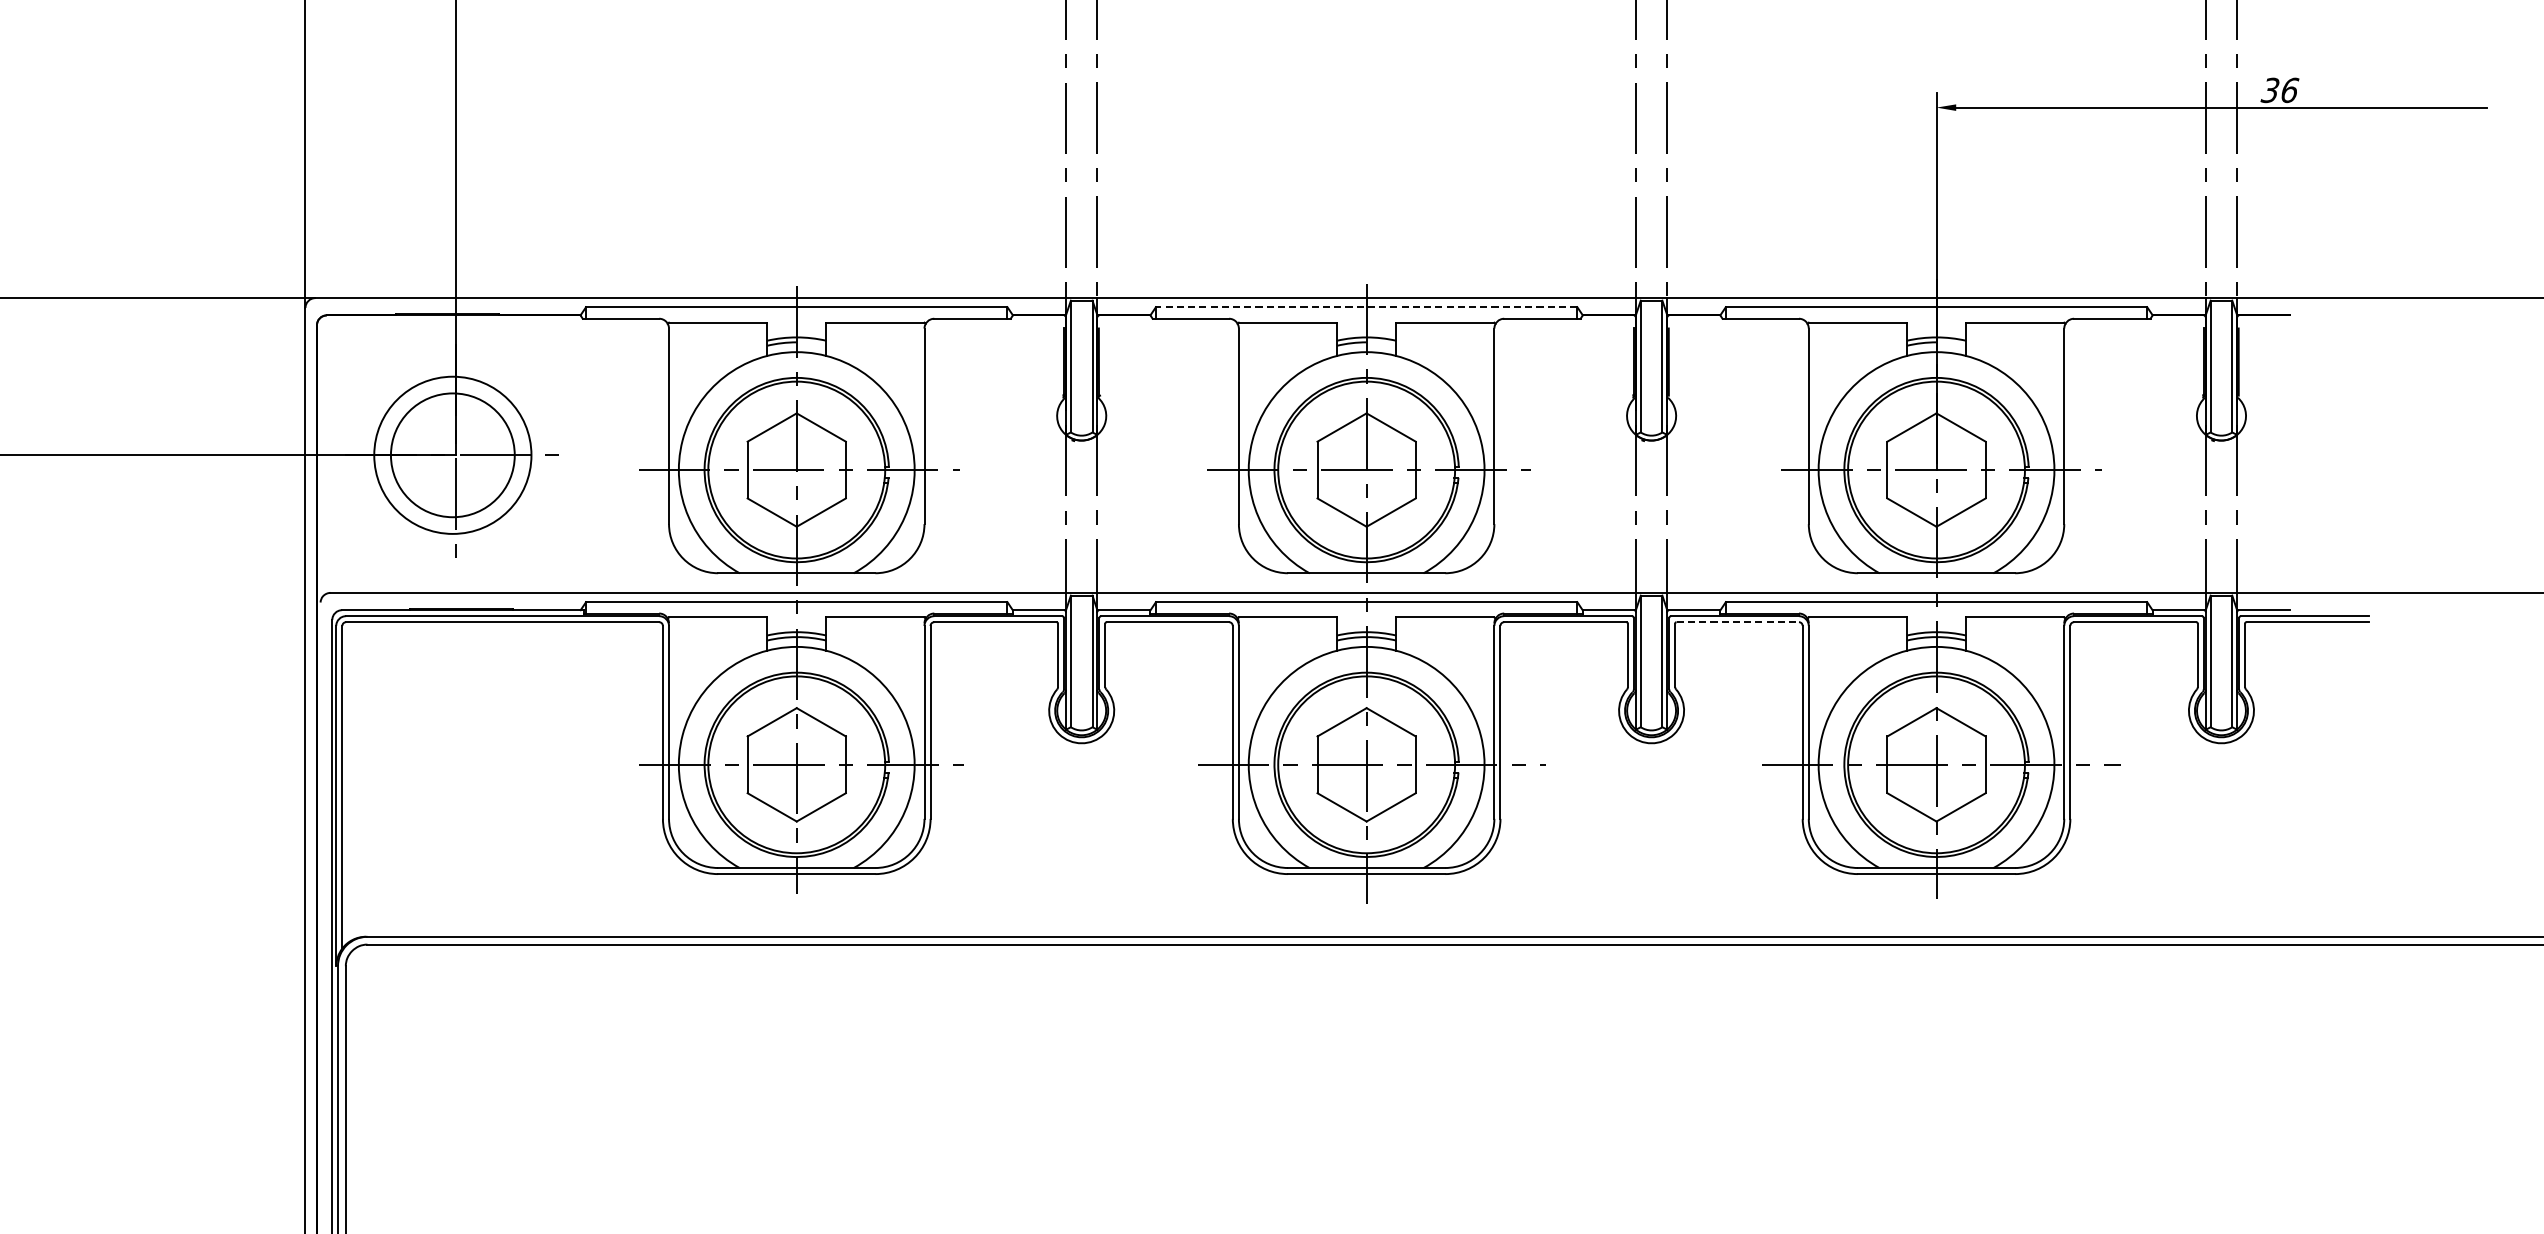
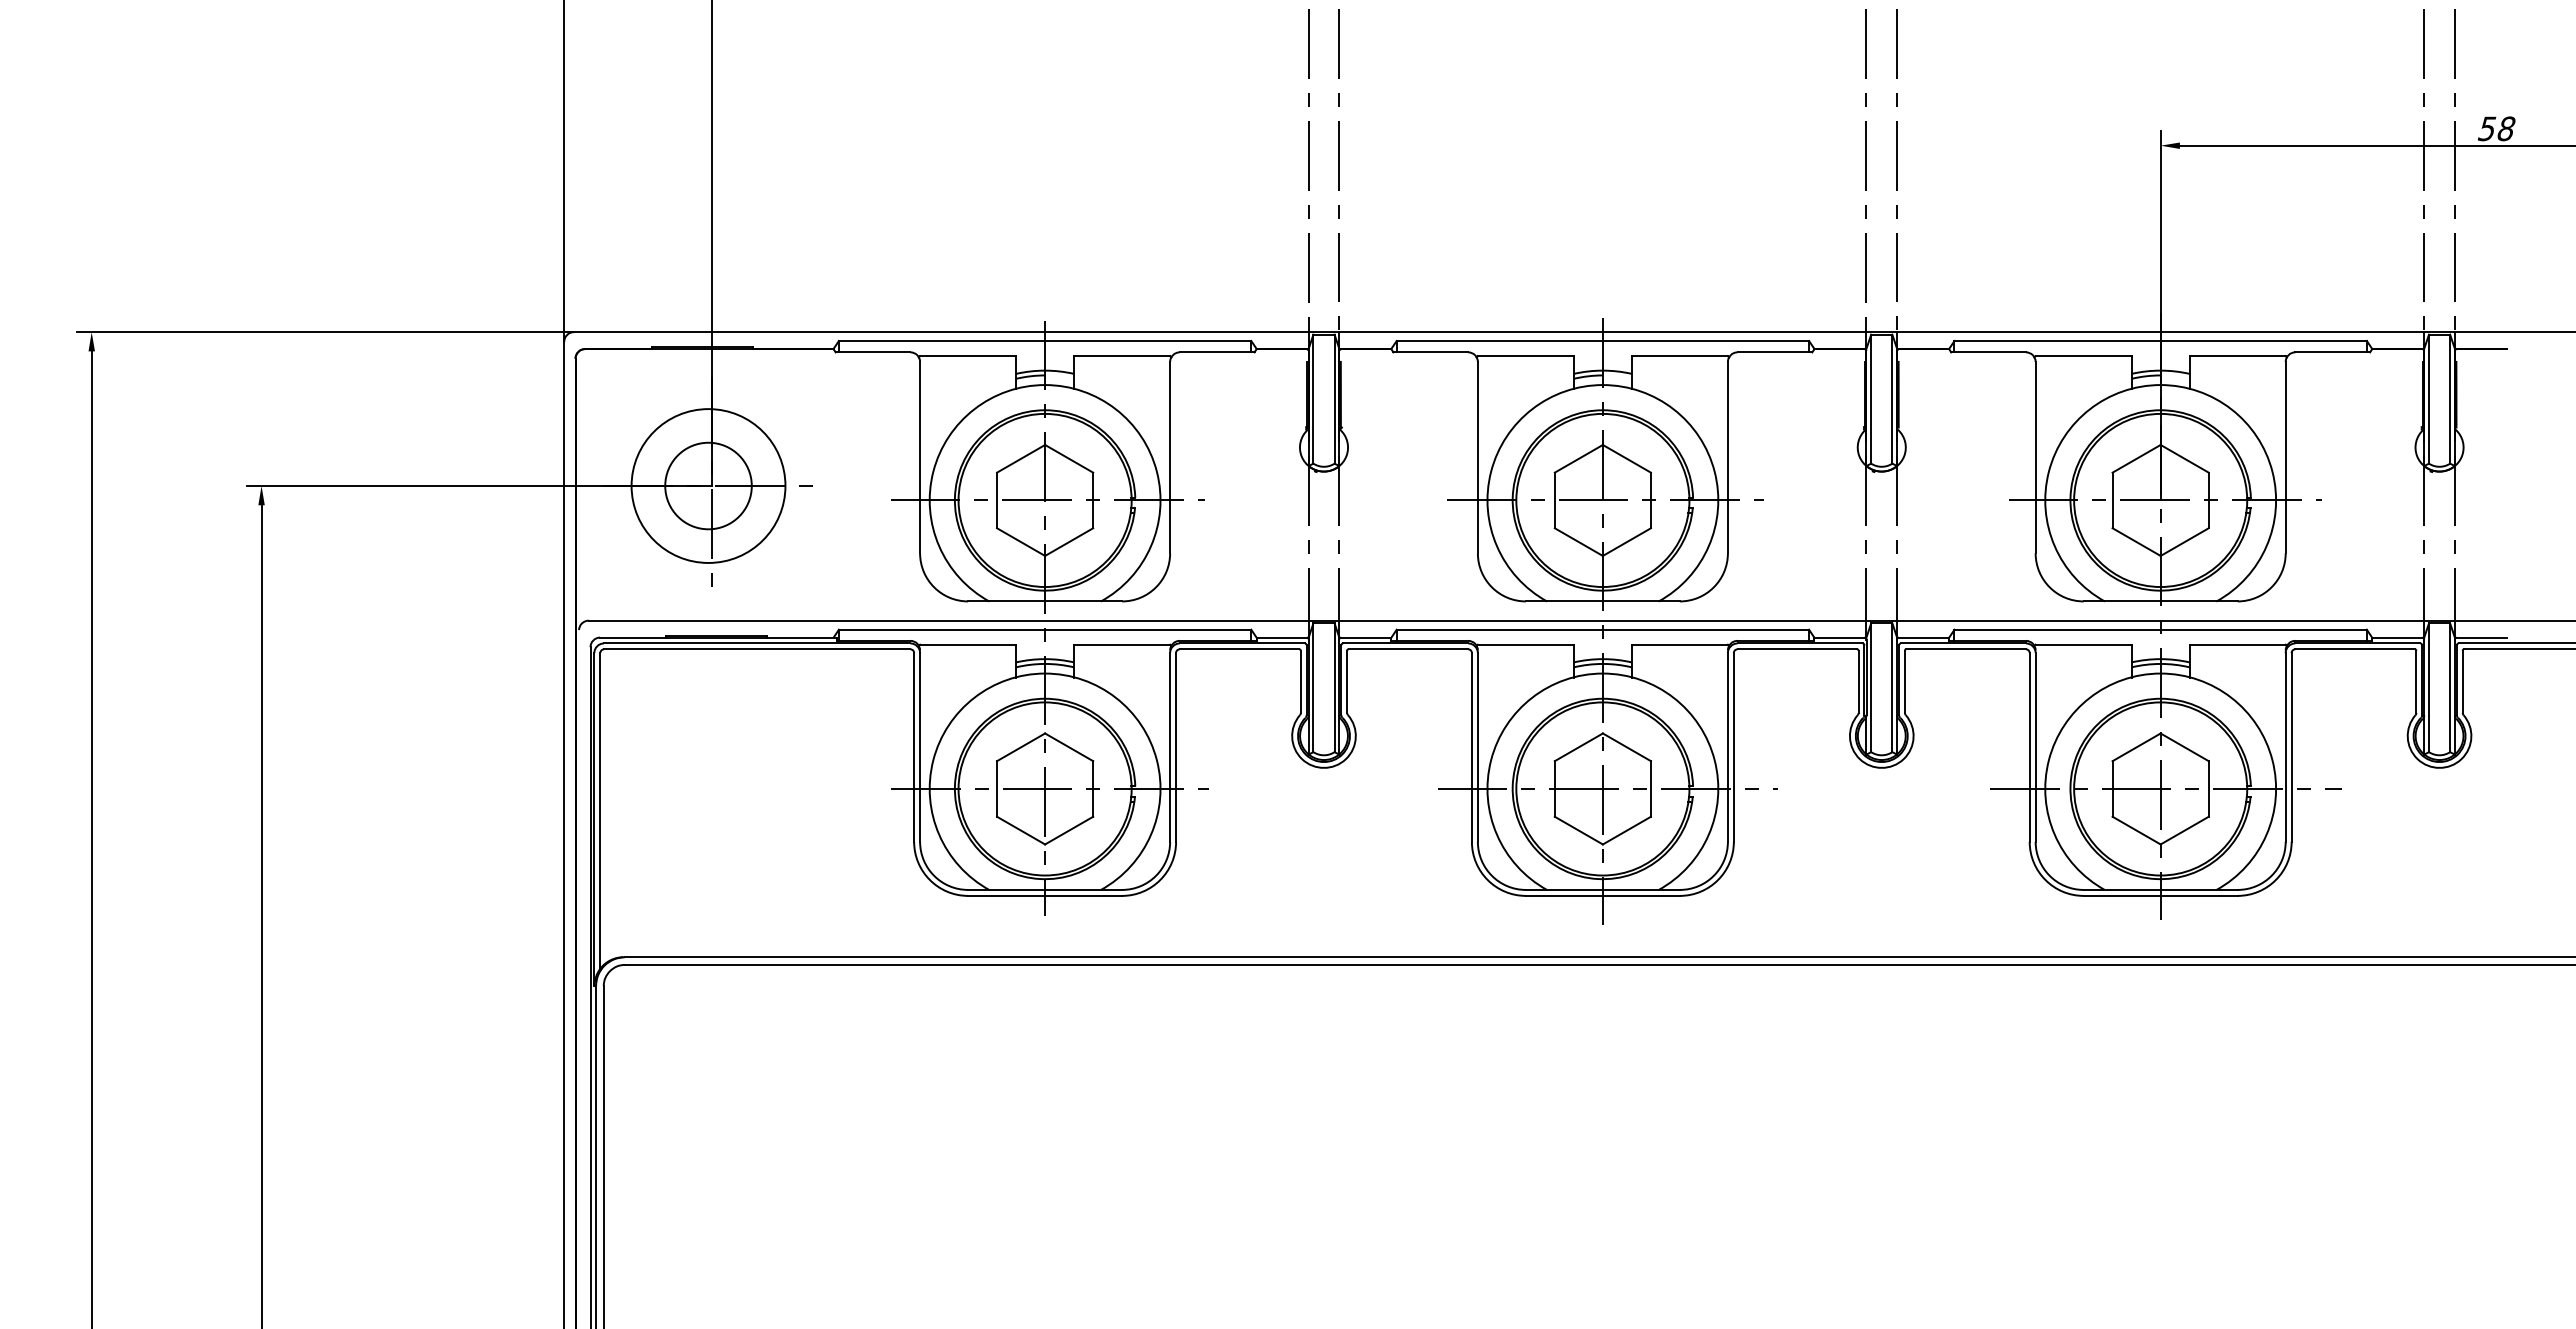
text: (2279, 90) -> (2496, 128), 36 -> 58
line: (1366, 307) -> (1602, 341), dashed -> solid
circle: (452, 454) -> (708, 485), size x0.71
line: (1738, 622) -> (1966, 649), dashed -> solid

